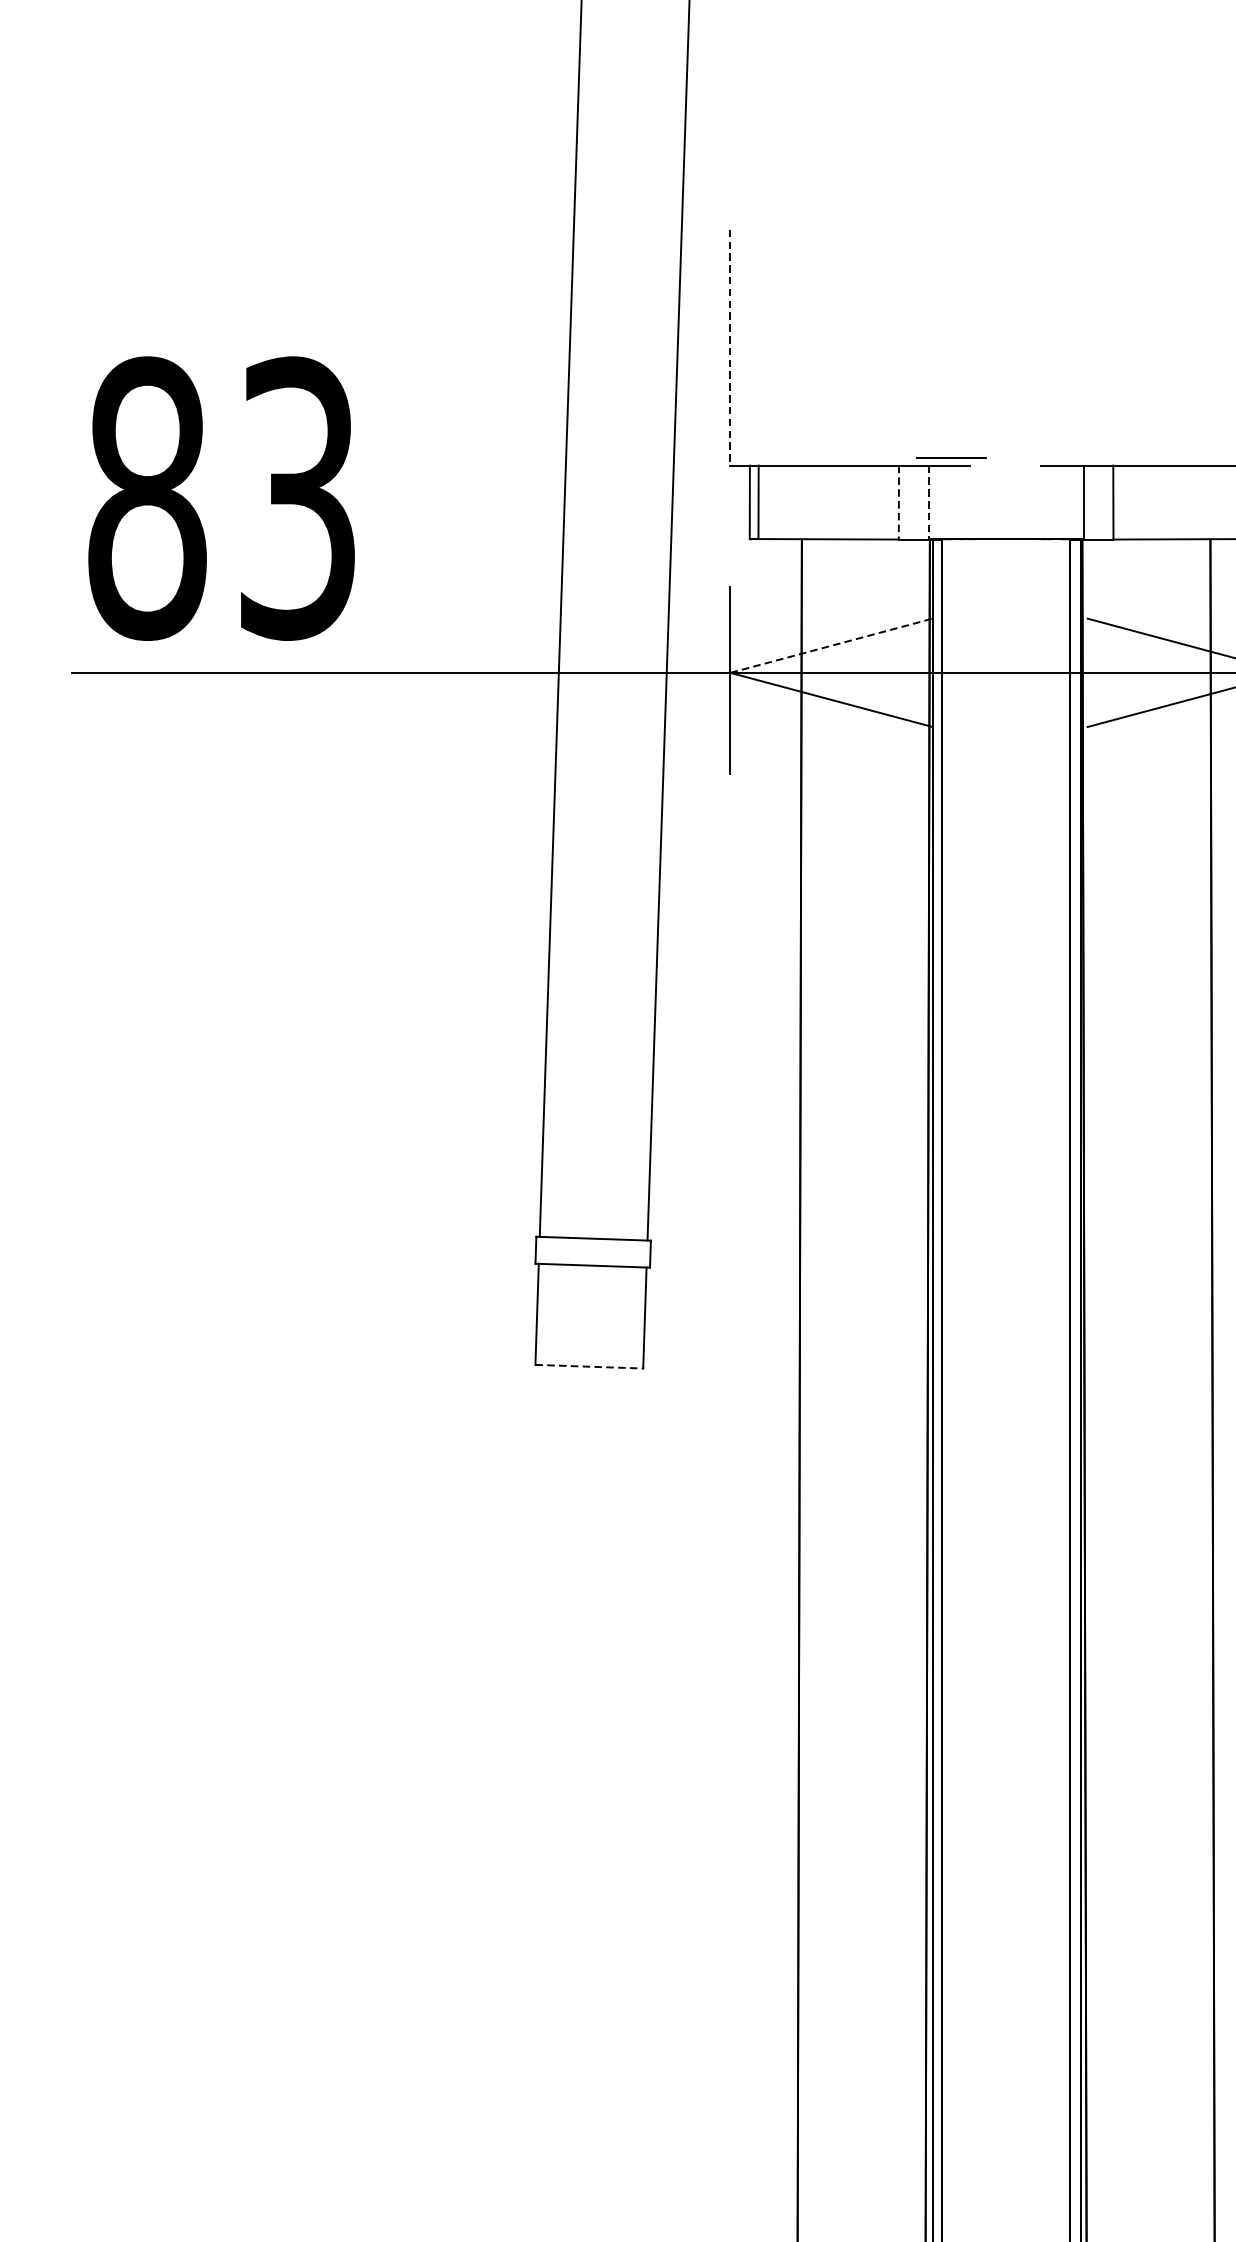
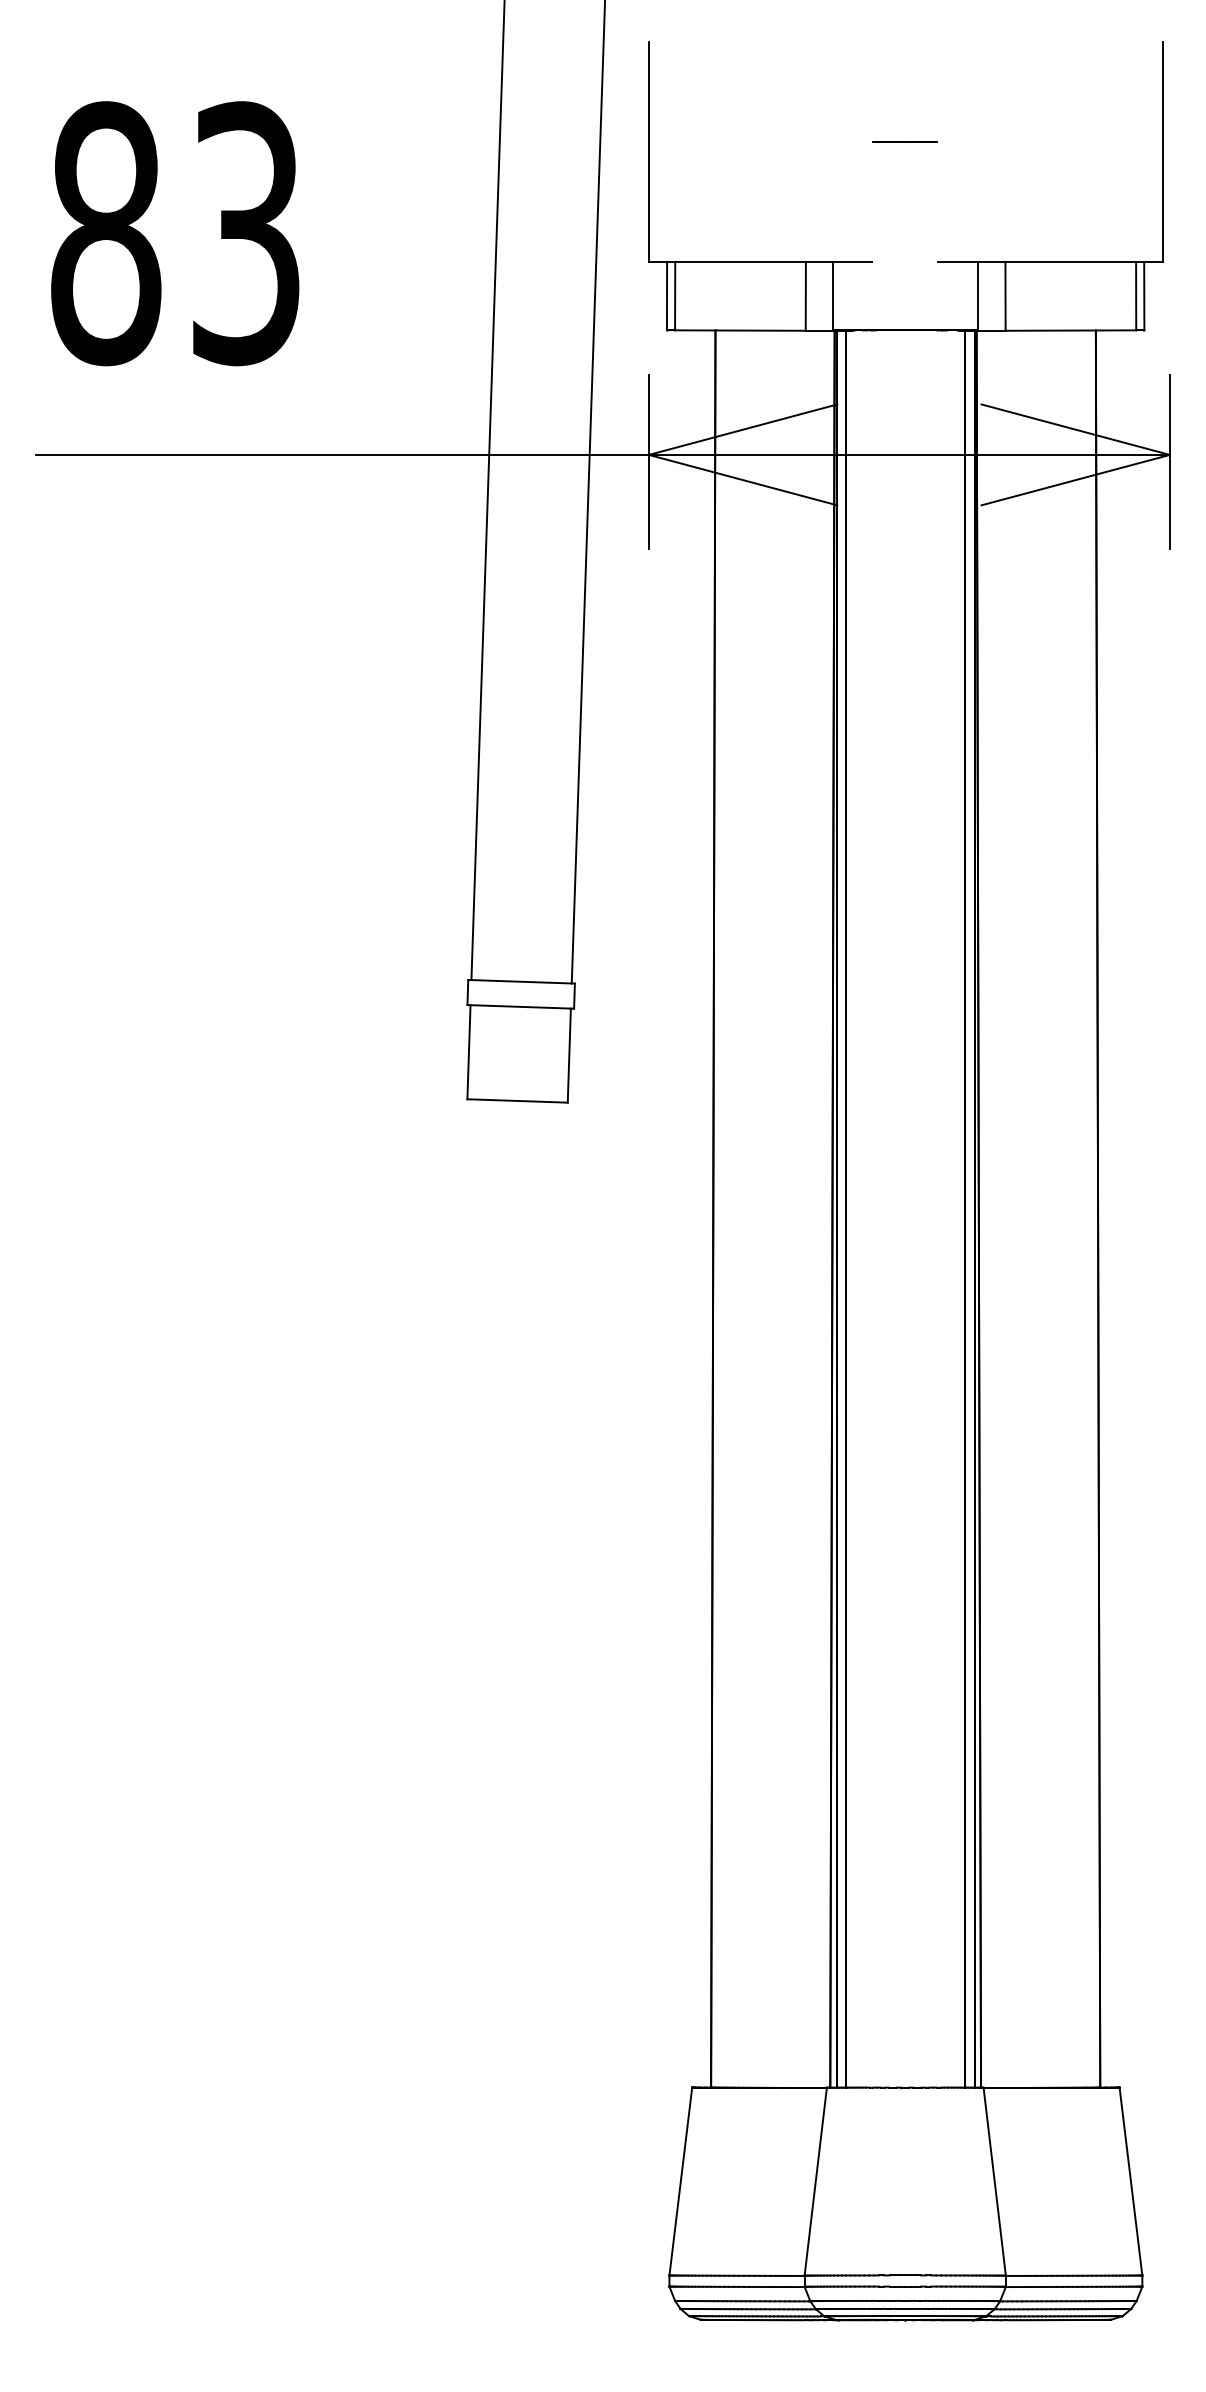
line: (729, 348) -> (648, 152), dashed -> solid
line: (951, 457) -> (904, 141), moved
text: (221, 498) -> (175, 233), moved
line: (898, 502) -> (805, 296), dashed -> solid
line: (928, 502) -> (833, 296), dashed -> solid
line: (831, 645) -> (743, 429), dashed -> solid
line: (590, 1366) -> (518, 1100), dashed -> solid

